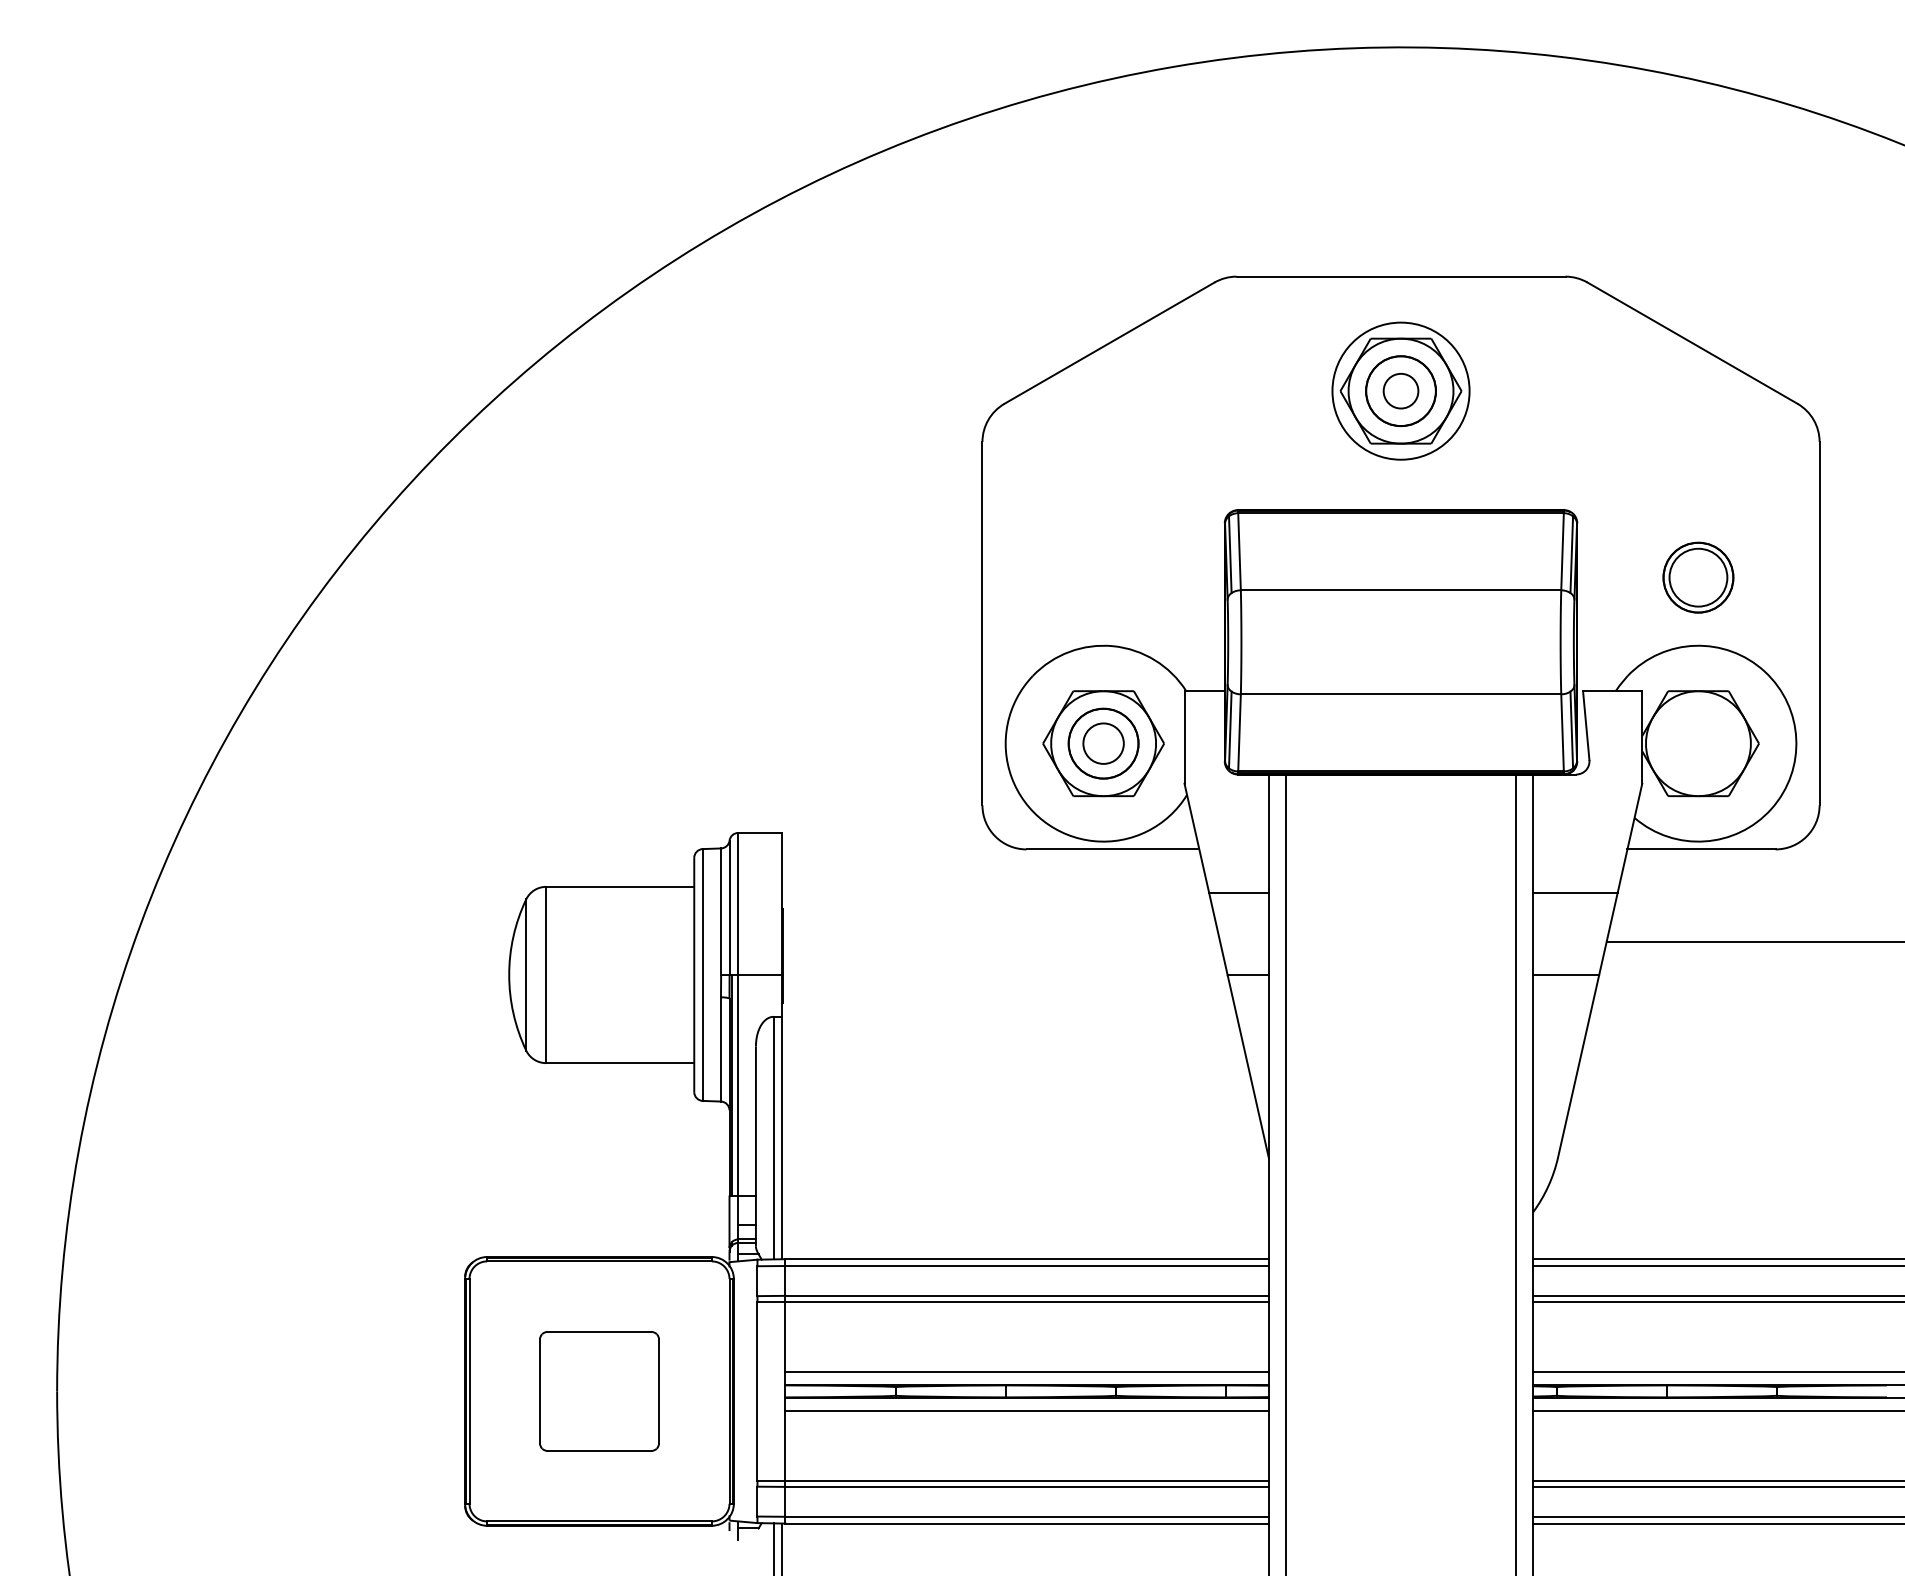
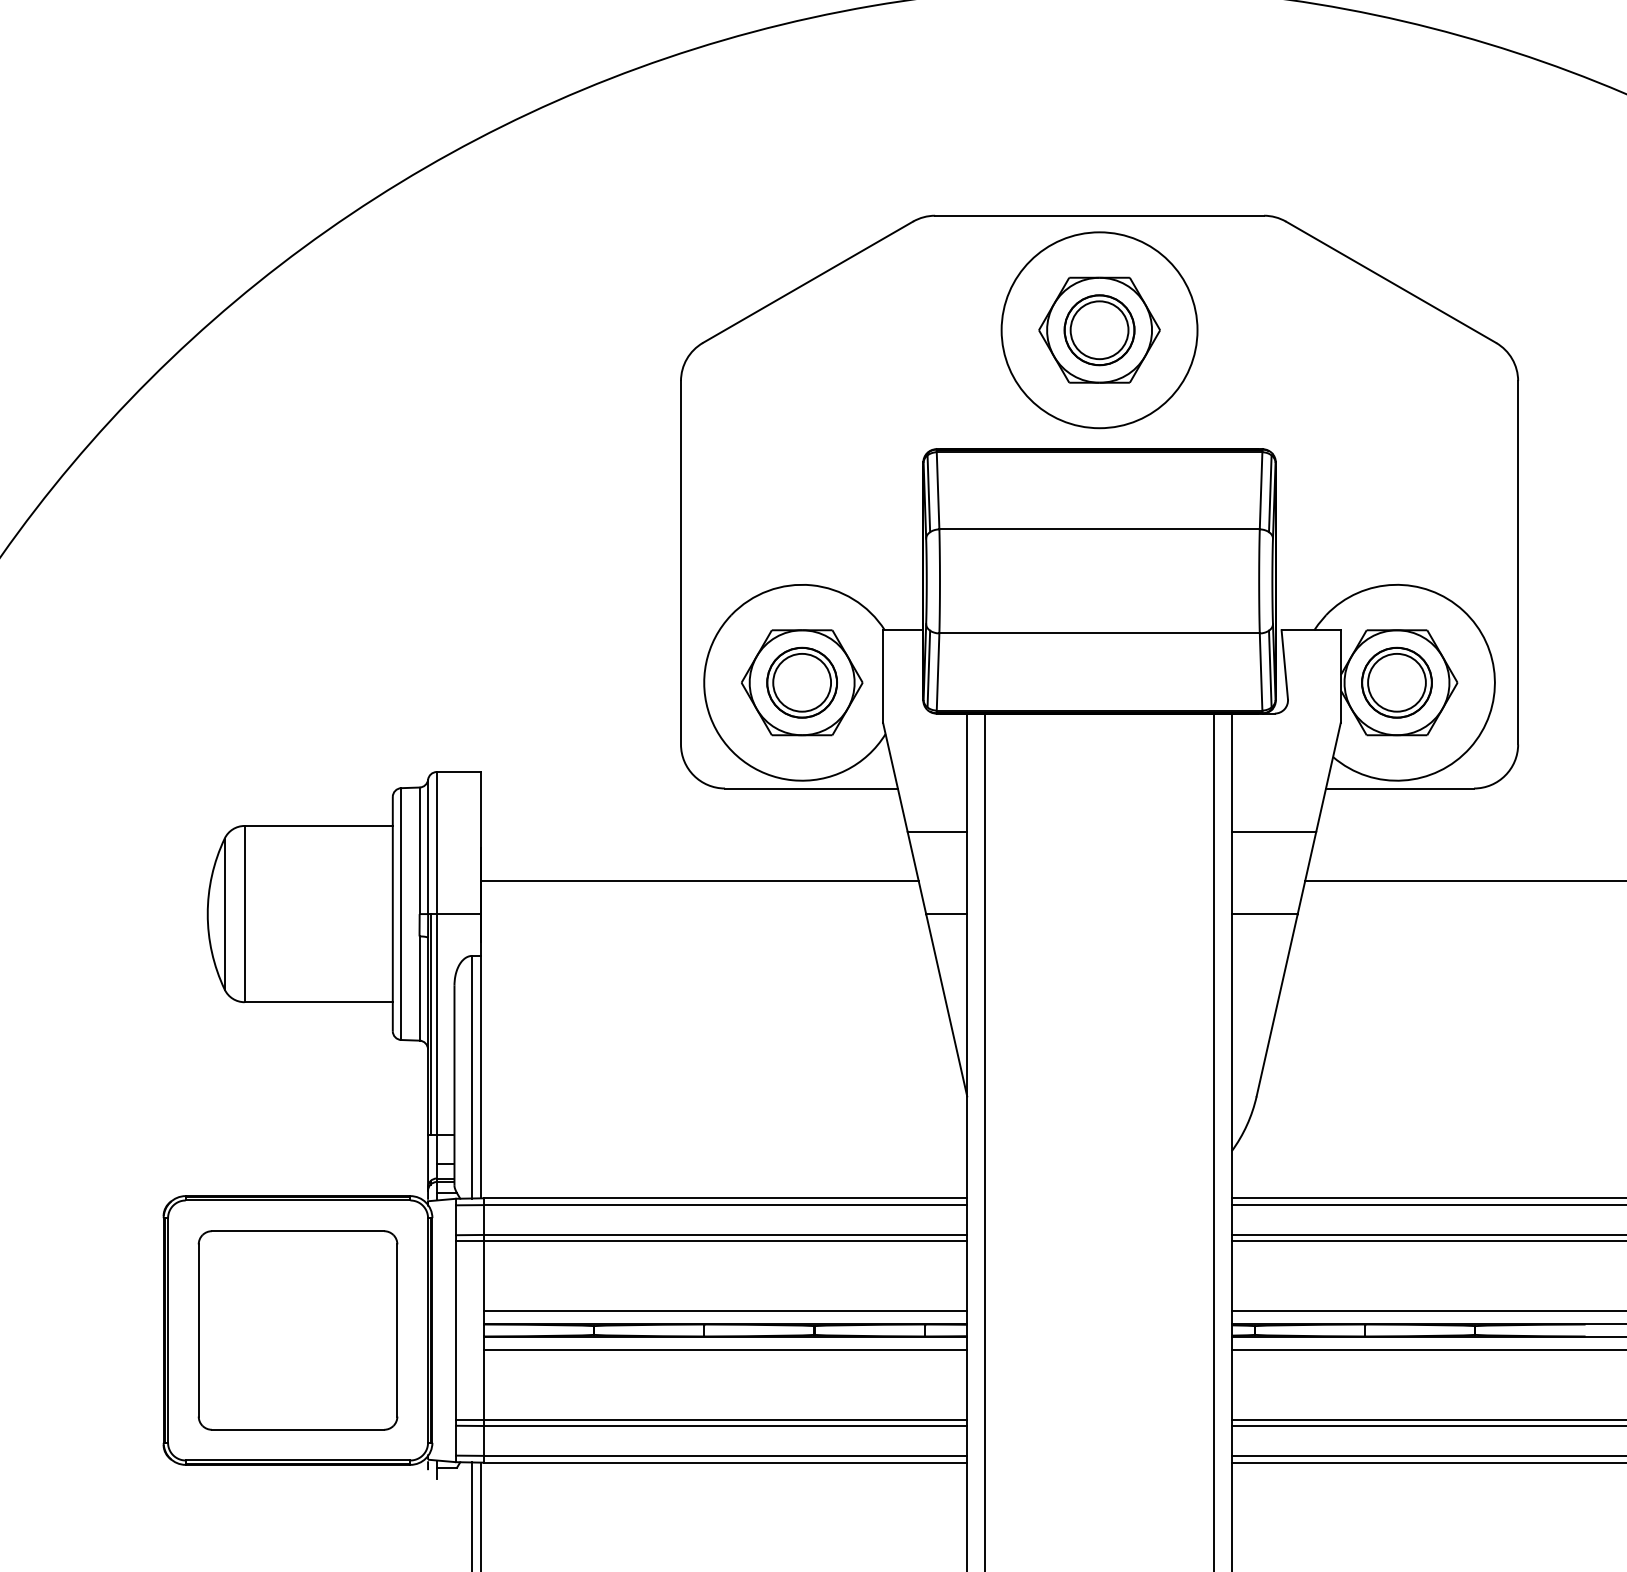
circle: (1400, 391) -> (1099, 330), size x1.43
circle: (1400, 391) -> (1099, 330), size x1.67
part: (1698, 577) -> (1397, 682), moved
circle: (1103, 743) -> (802, 682), size x1.43
line: (1001, 941) -> (700, 880), added
part: (599, 1391) -> (298, 1330), size x1.67

